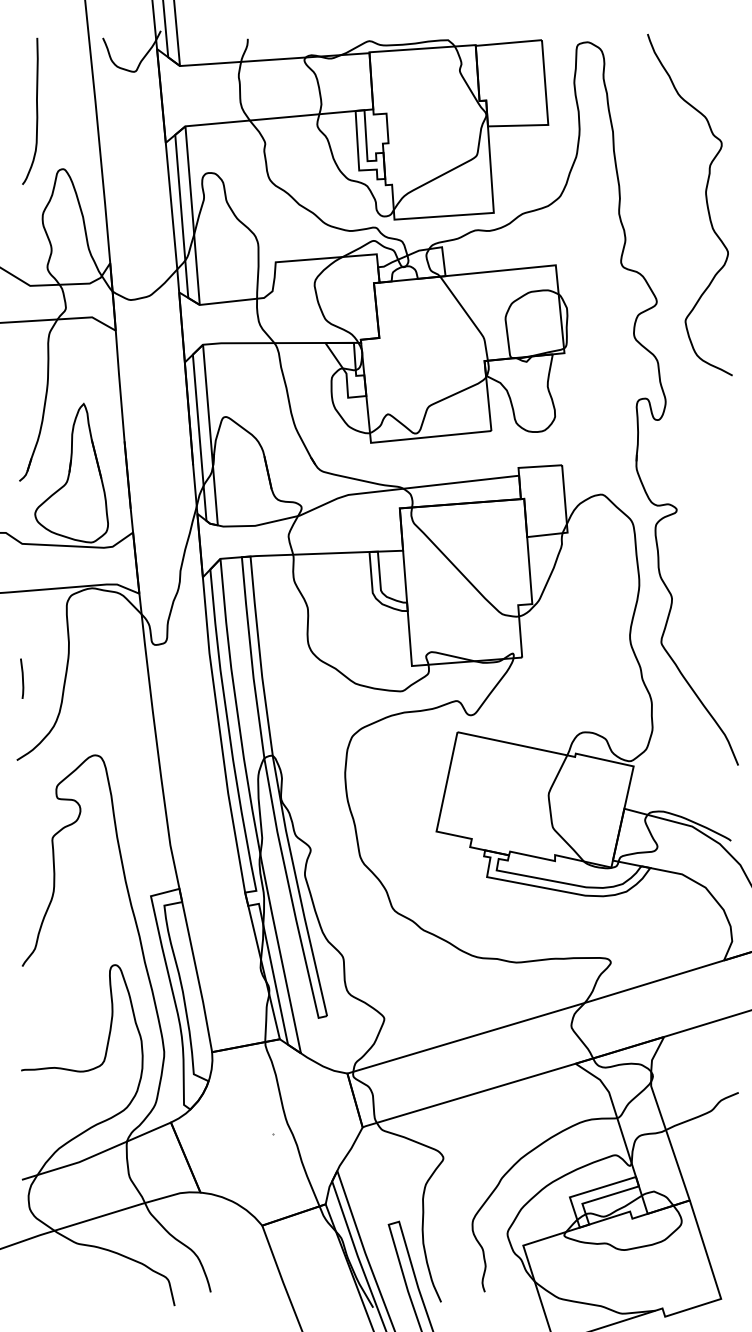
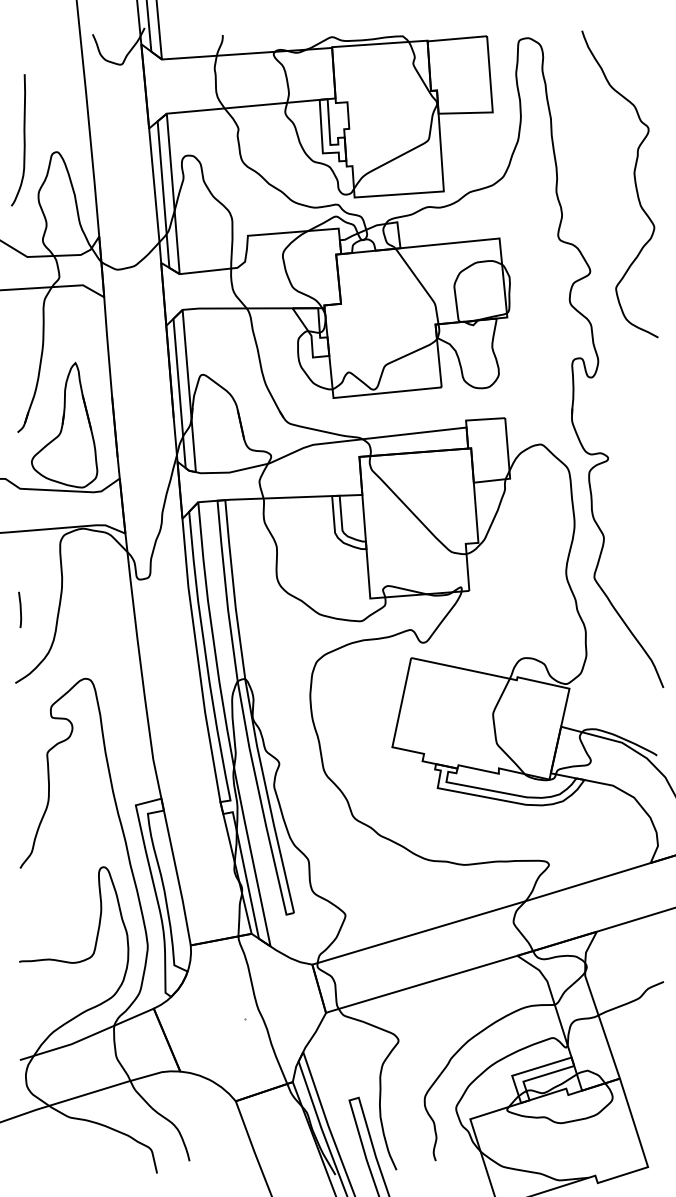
curve: (35, 111) -> (23, 140), moved

